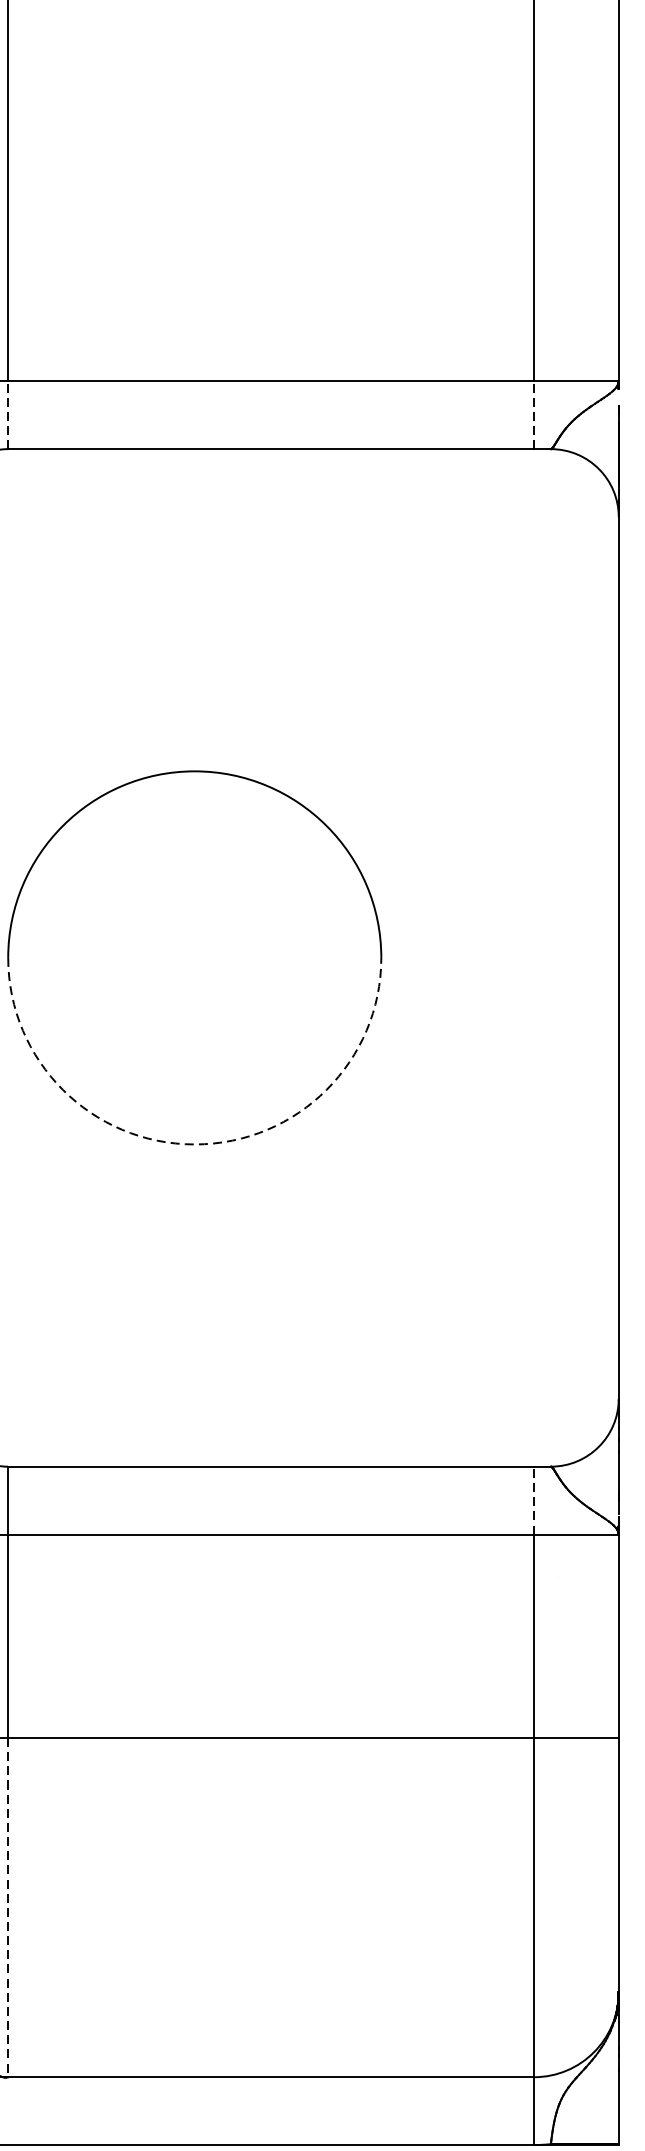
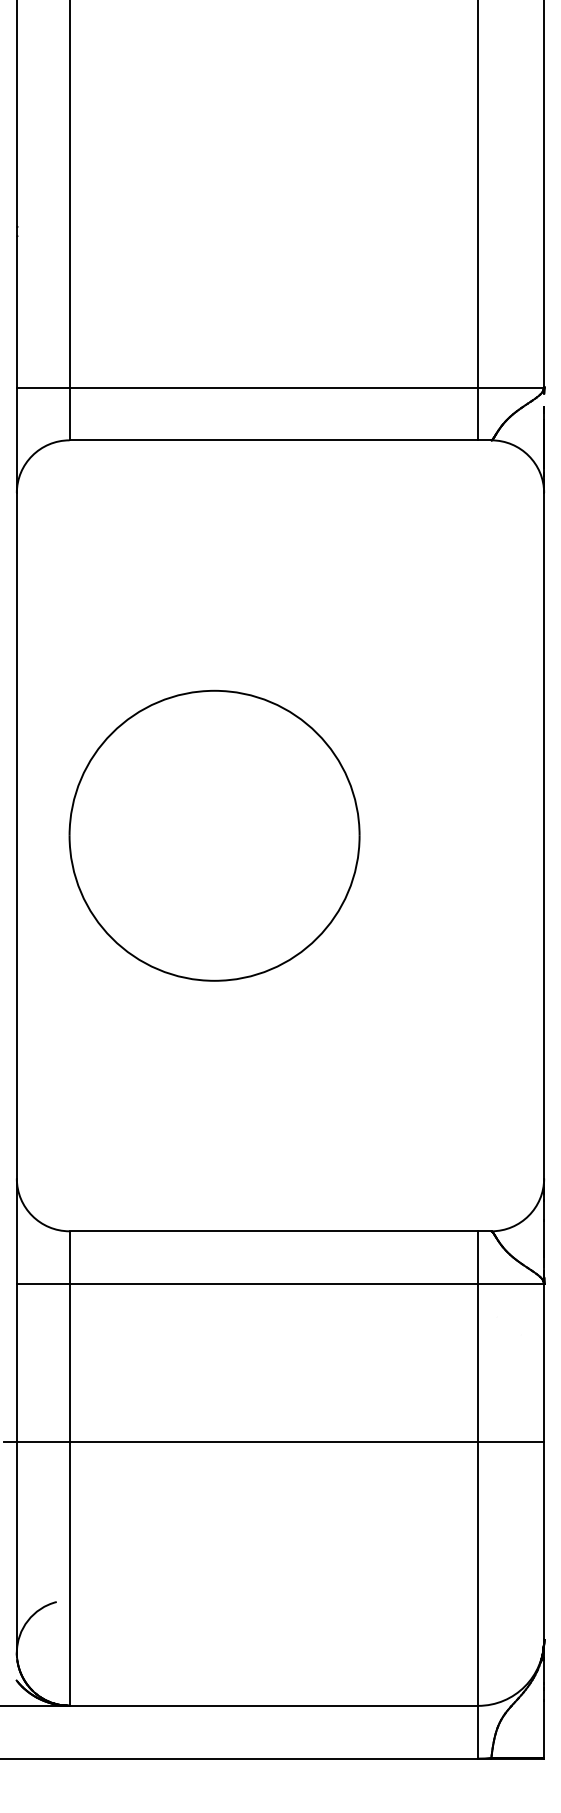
line: (8, 414) -> (69, 413), dashed -> solid
line: (534, 414) -> (478, 413), dashed -> solid
arc: (194, 1144) -> (214, 980), dashed -> solid
line: (534, 1500) -> (478, 1257), dashed -> solid
line: (8, 1908) -> (69, 1574), dashed -> solid

